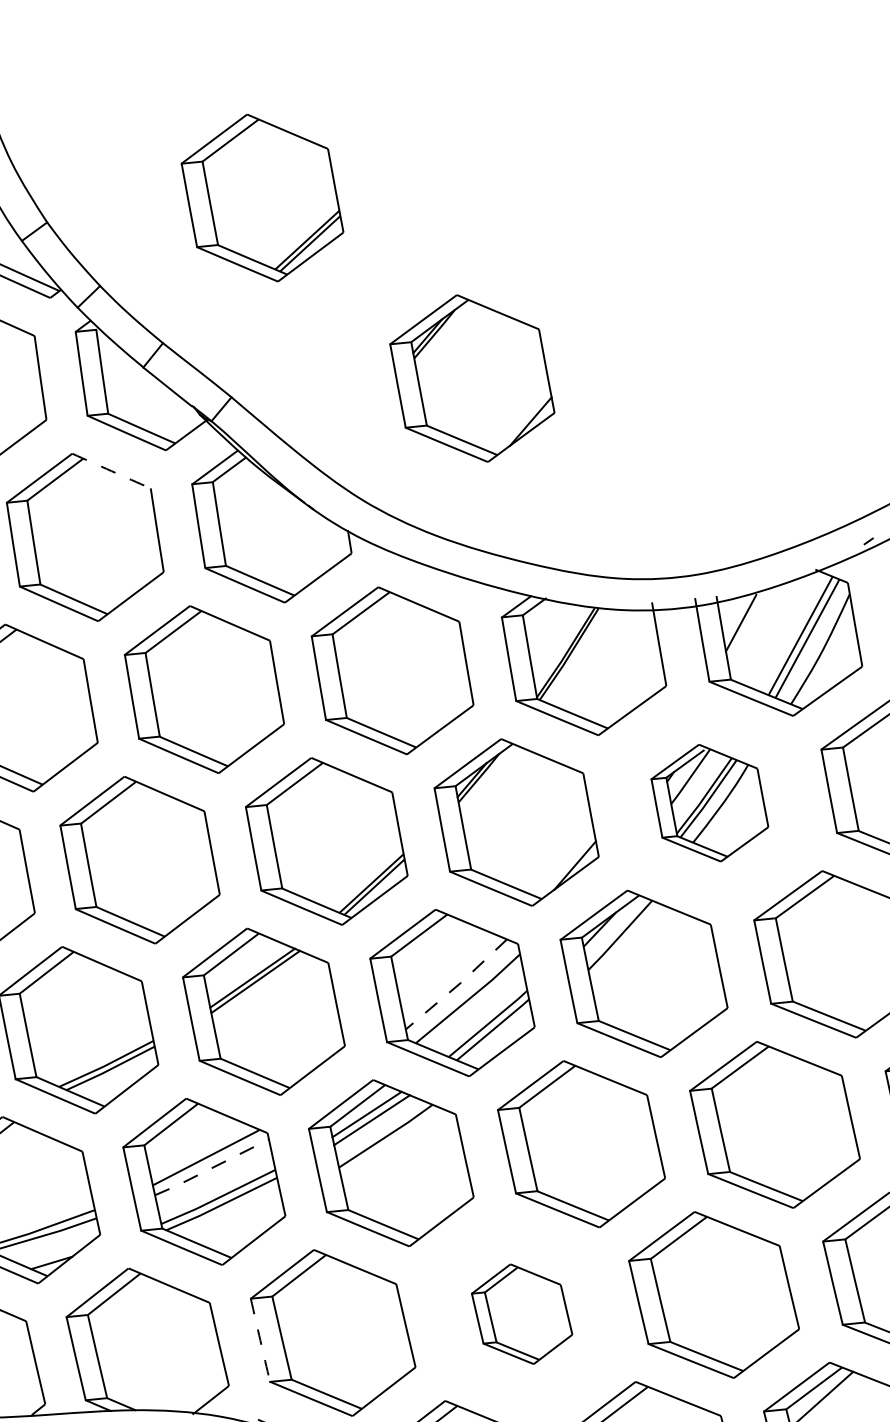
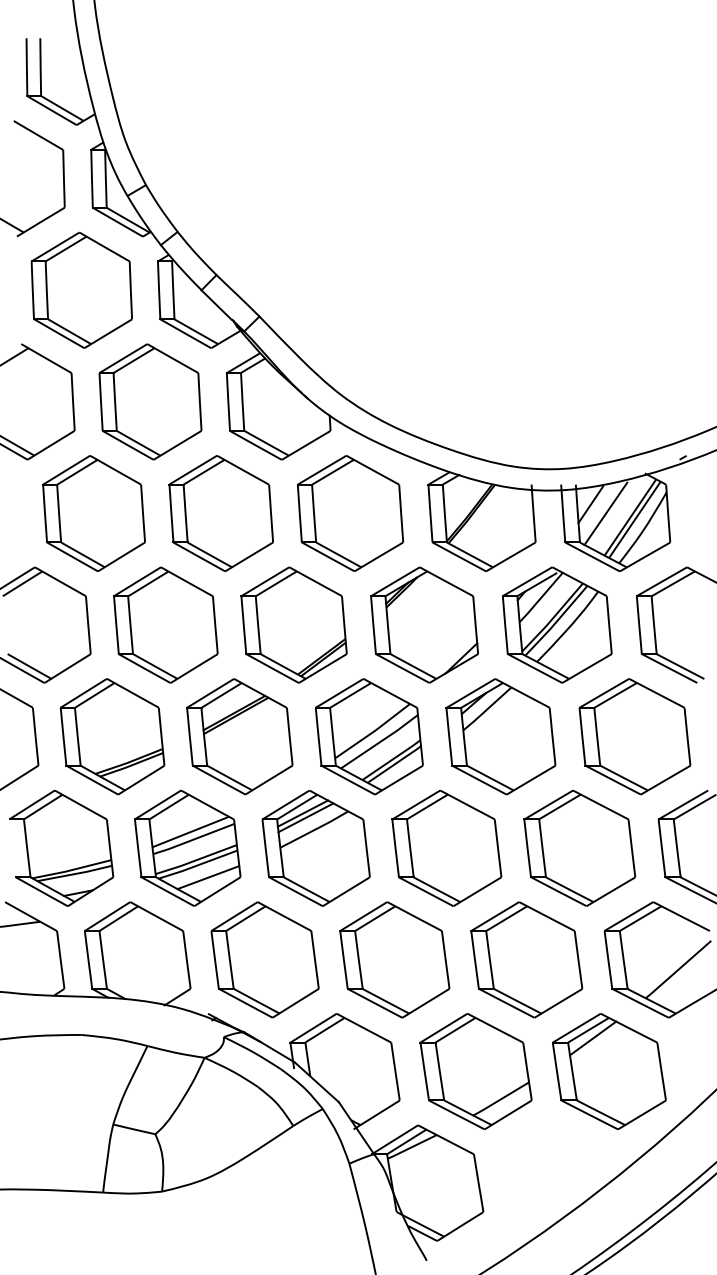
part: (261, 197) -> (293, 182), removed
part: (472, 377) -> (424, 319), removed
arc: (111, 471) -> (172, 358), dashed -> solid
line: (763, 633) -> (605, 513), added
part: (710, 802) -> (557, 624), size x1.43
line: (457, 986) -> (373, 732), dashed -> solid
line: (211, 1168) -> (193, 839), dashed -> solid
line: (238, 1221) -> (208, 877), added
part: (521, 1313) -> (394, 959), size x1.67
arc: (261, 1341) -> (215, 960), dashed -> solid

